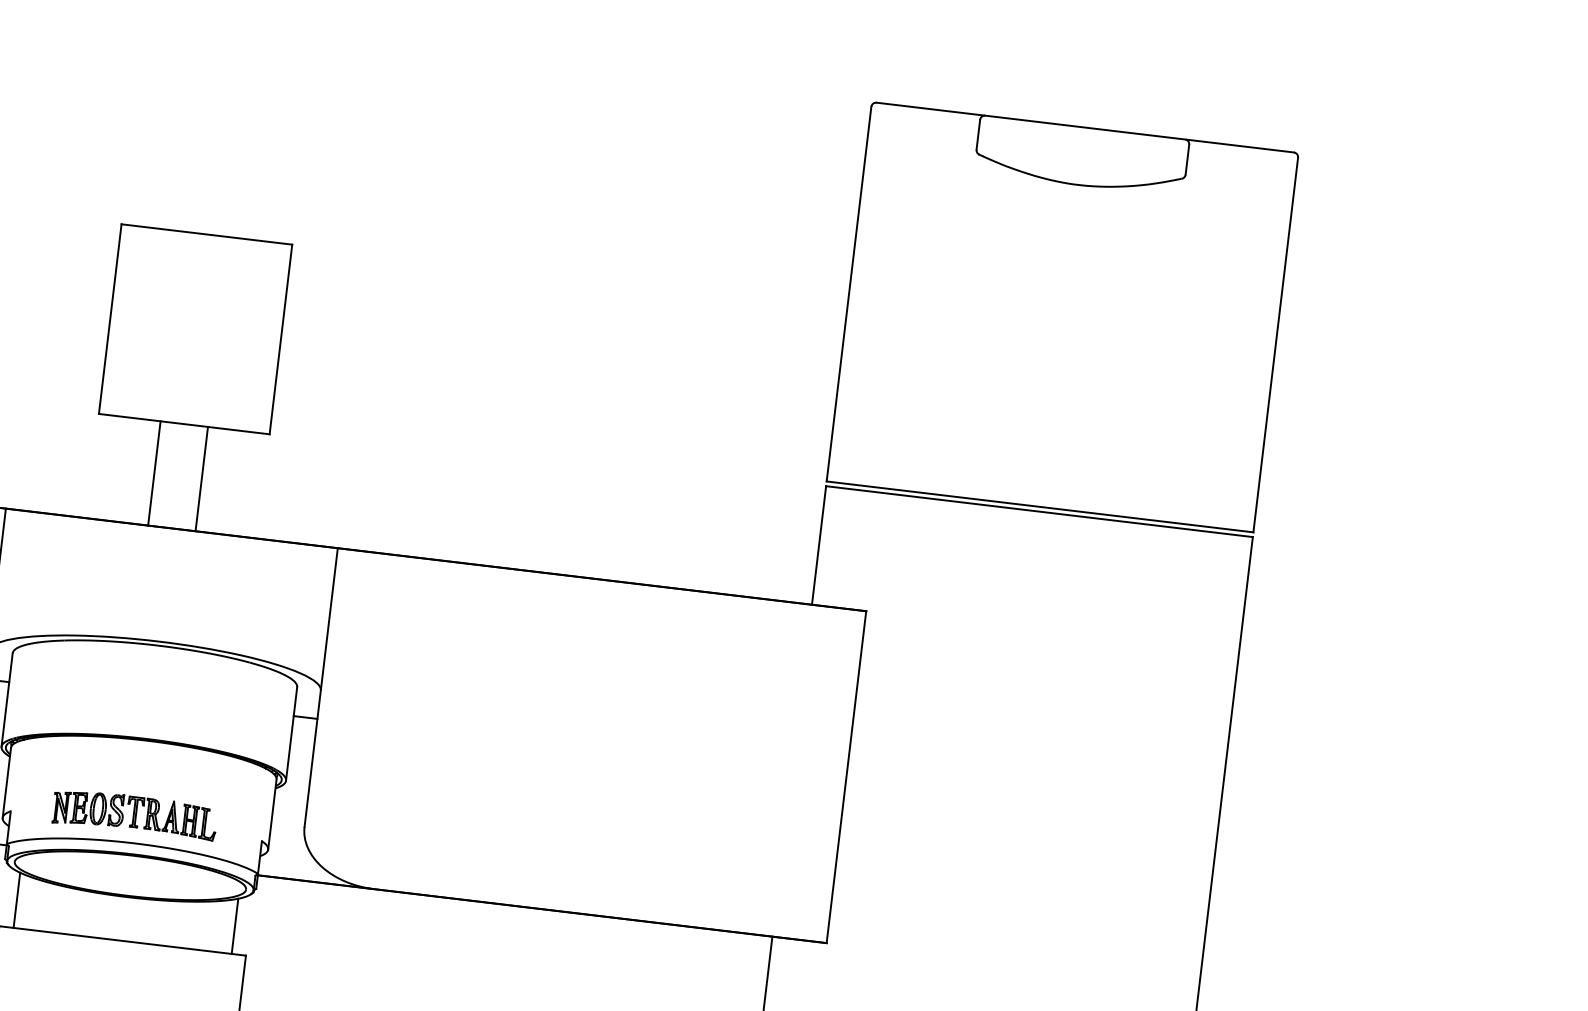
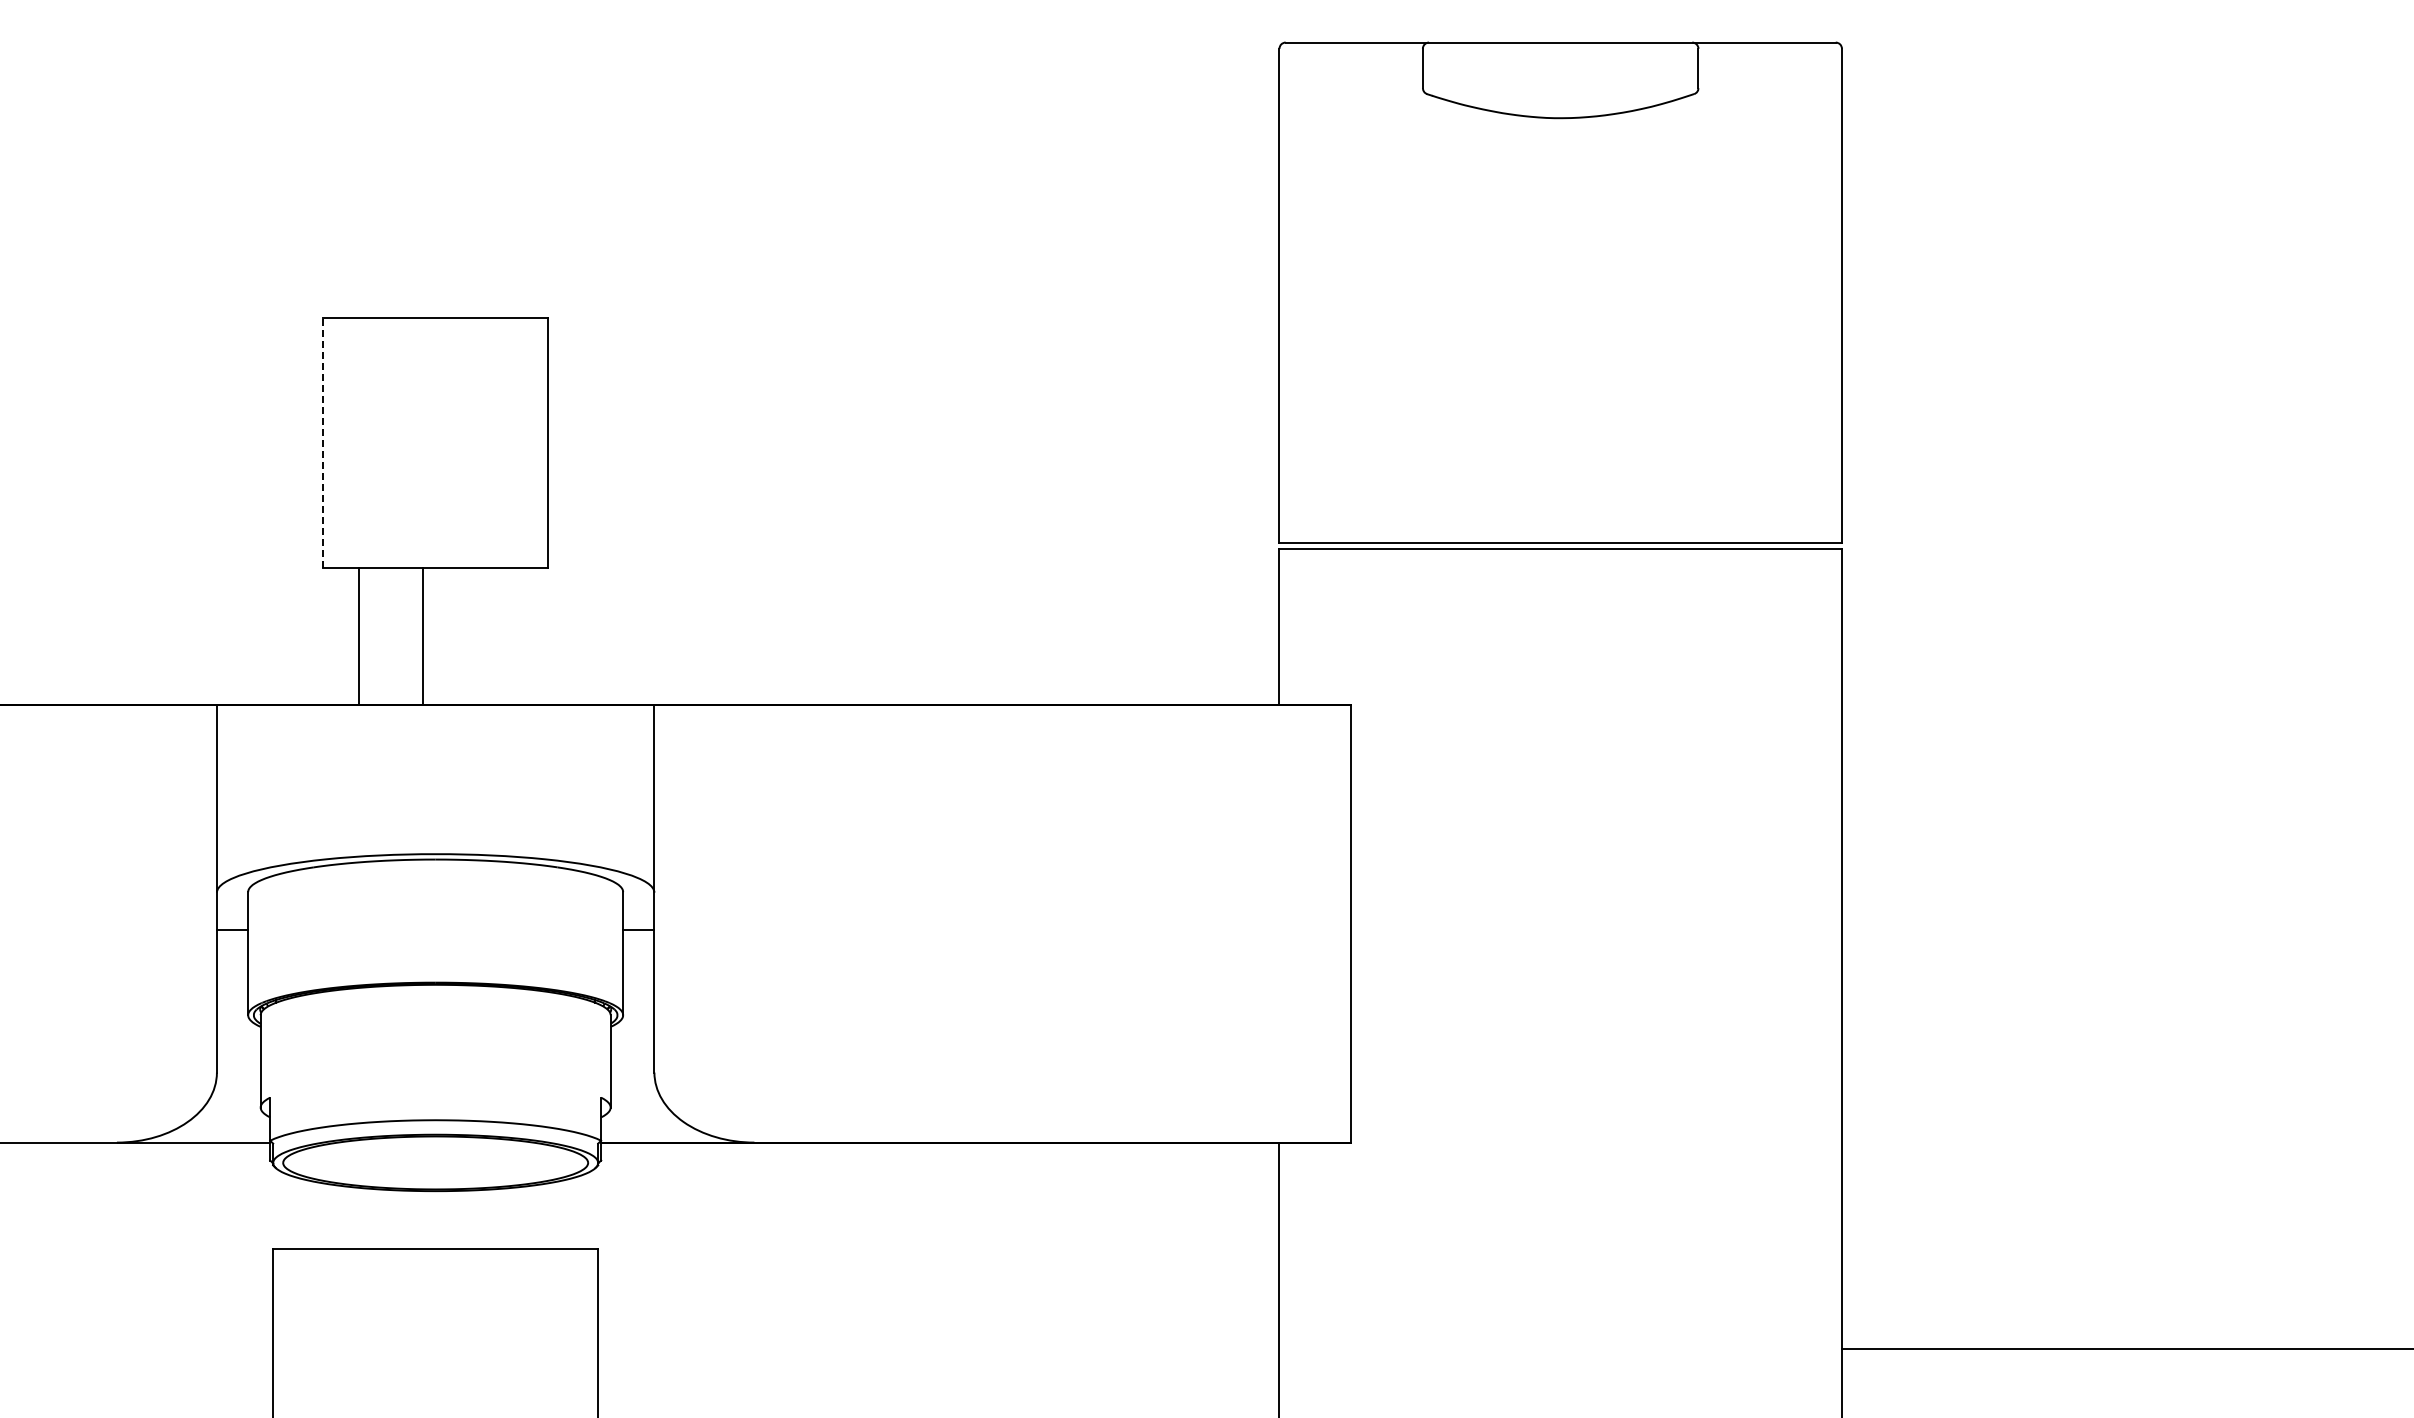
line: (110, 319) -> (323, 442), solid -> dashed
line: (154, 473) -> (359, 636), moved
line: (201, 479) -> (422, 636), moved
part: (135, 814) -> (432, 1082), removed
line: (16, 899) -> (291, 1211), removed
line: (235, 925) -> (579, 1211), removed

